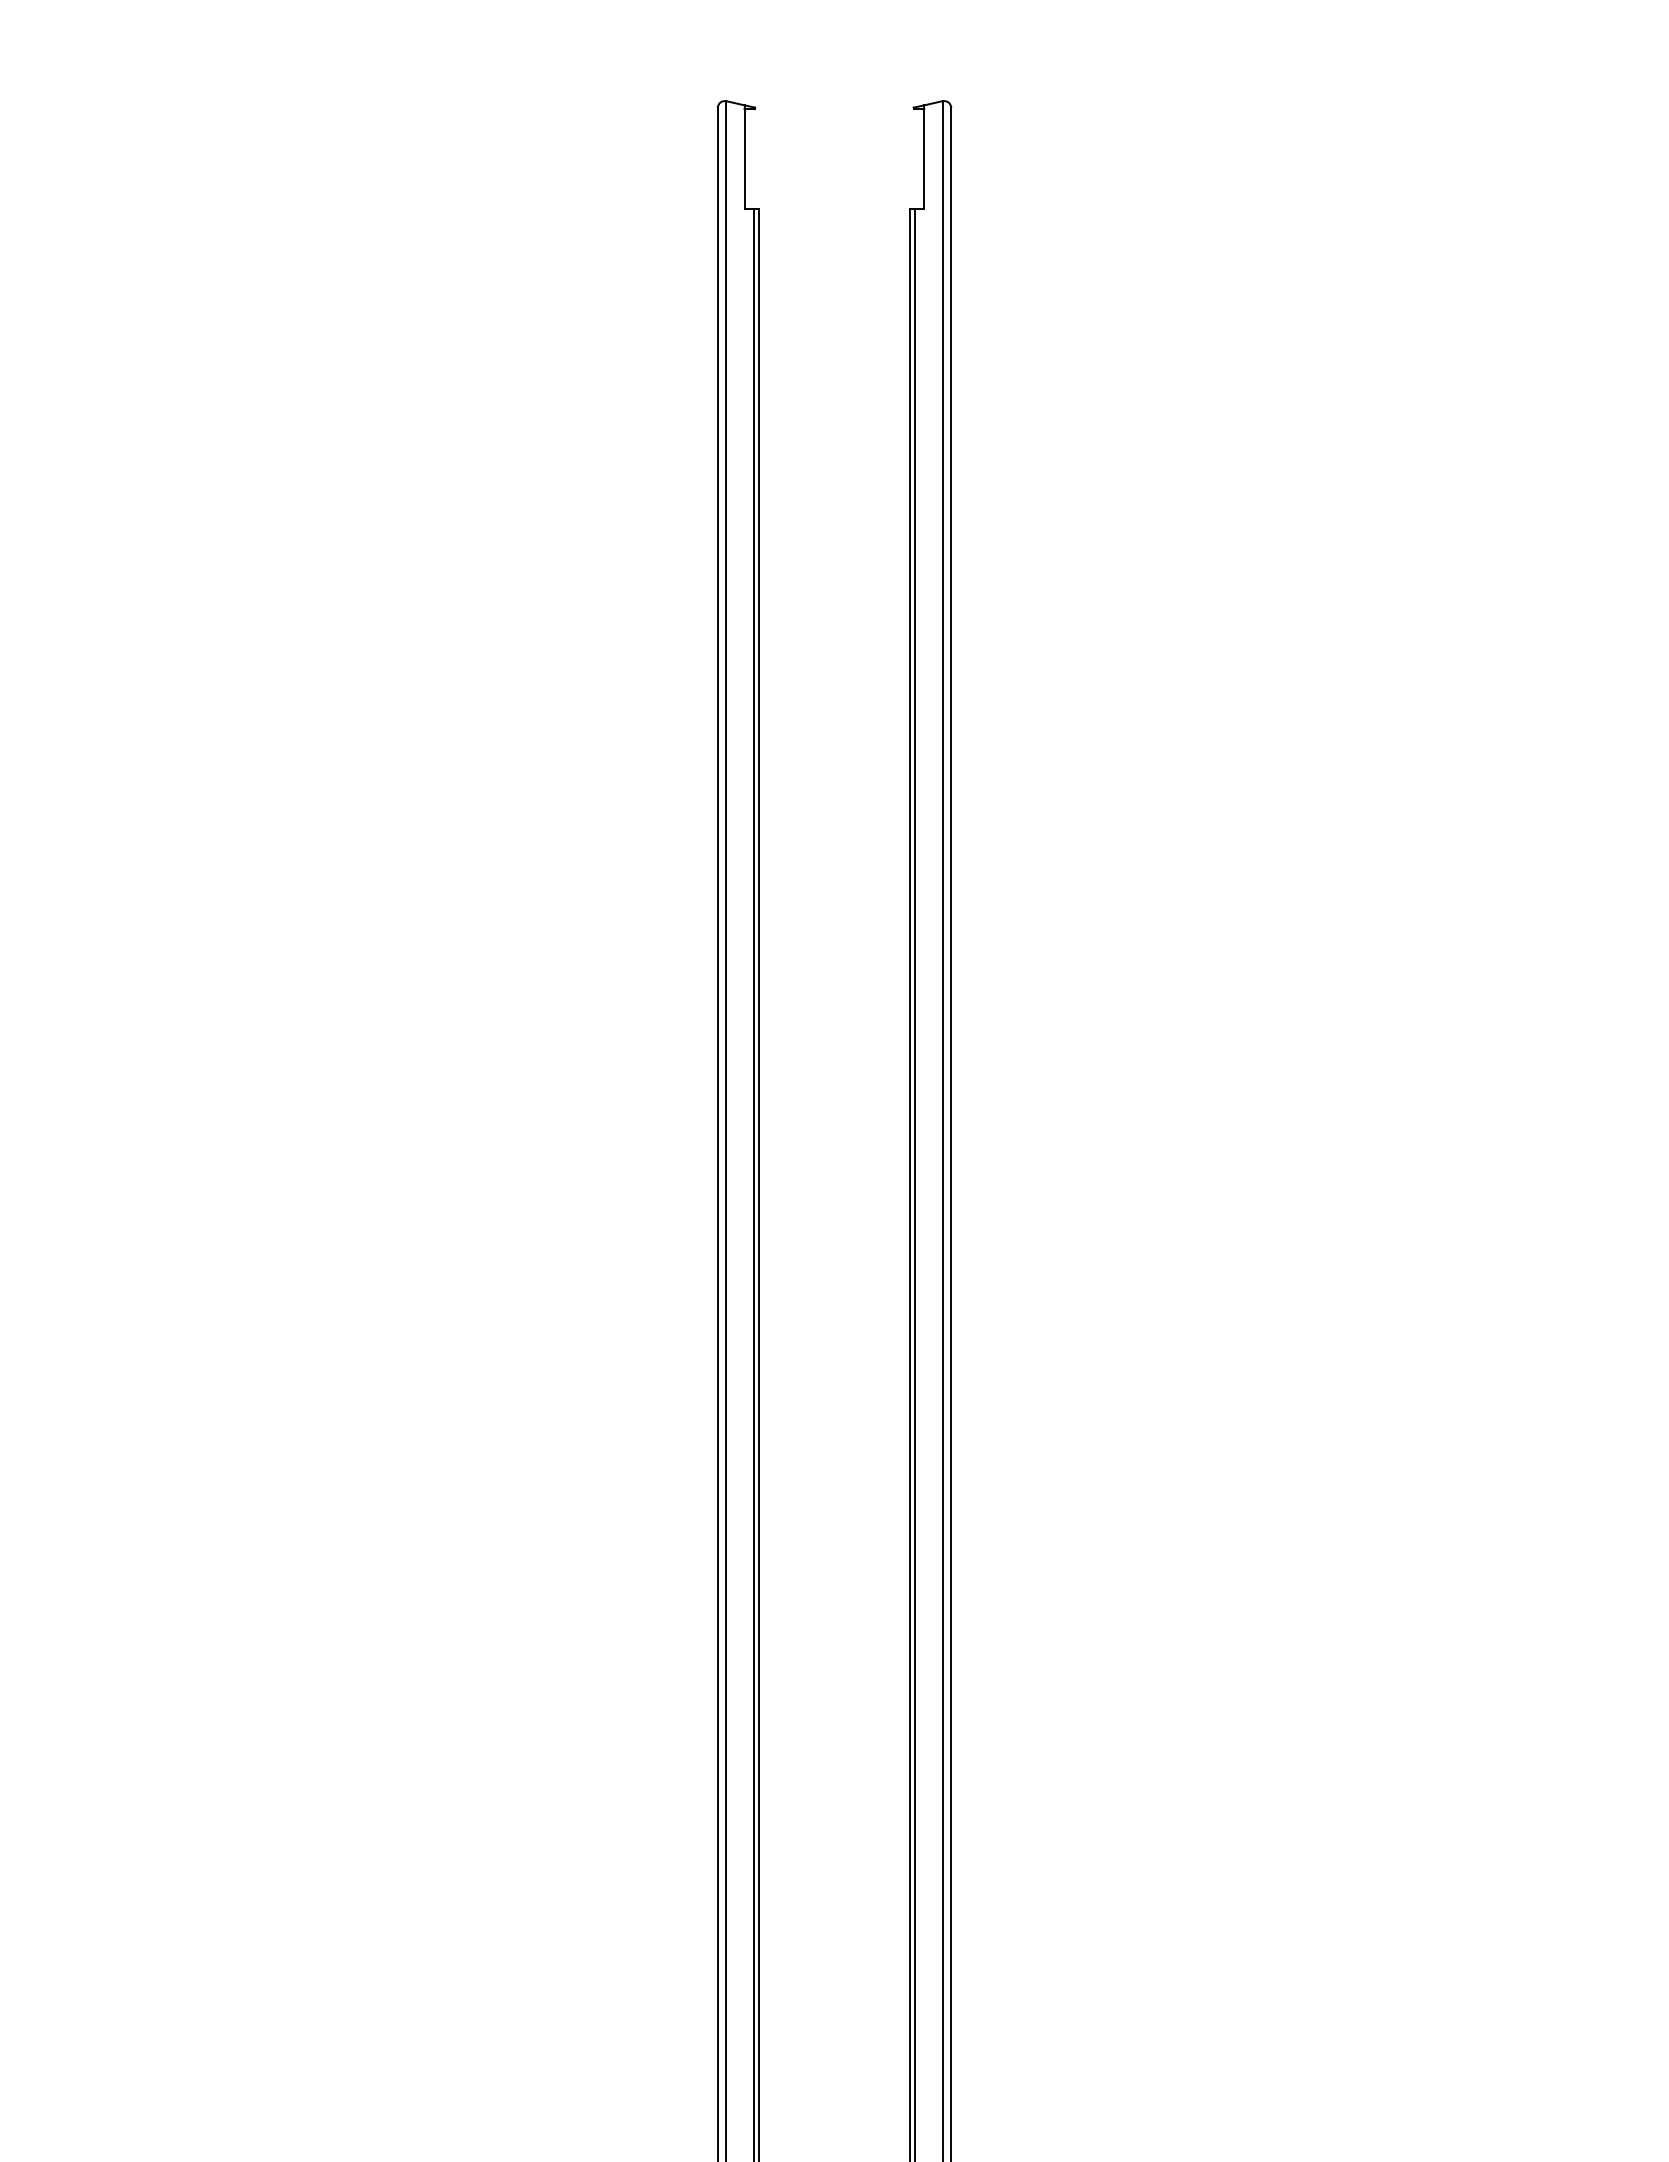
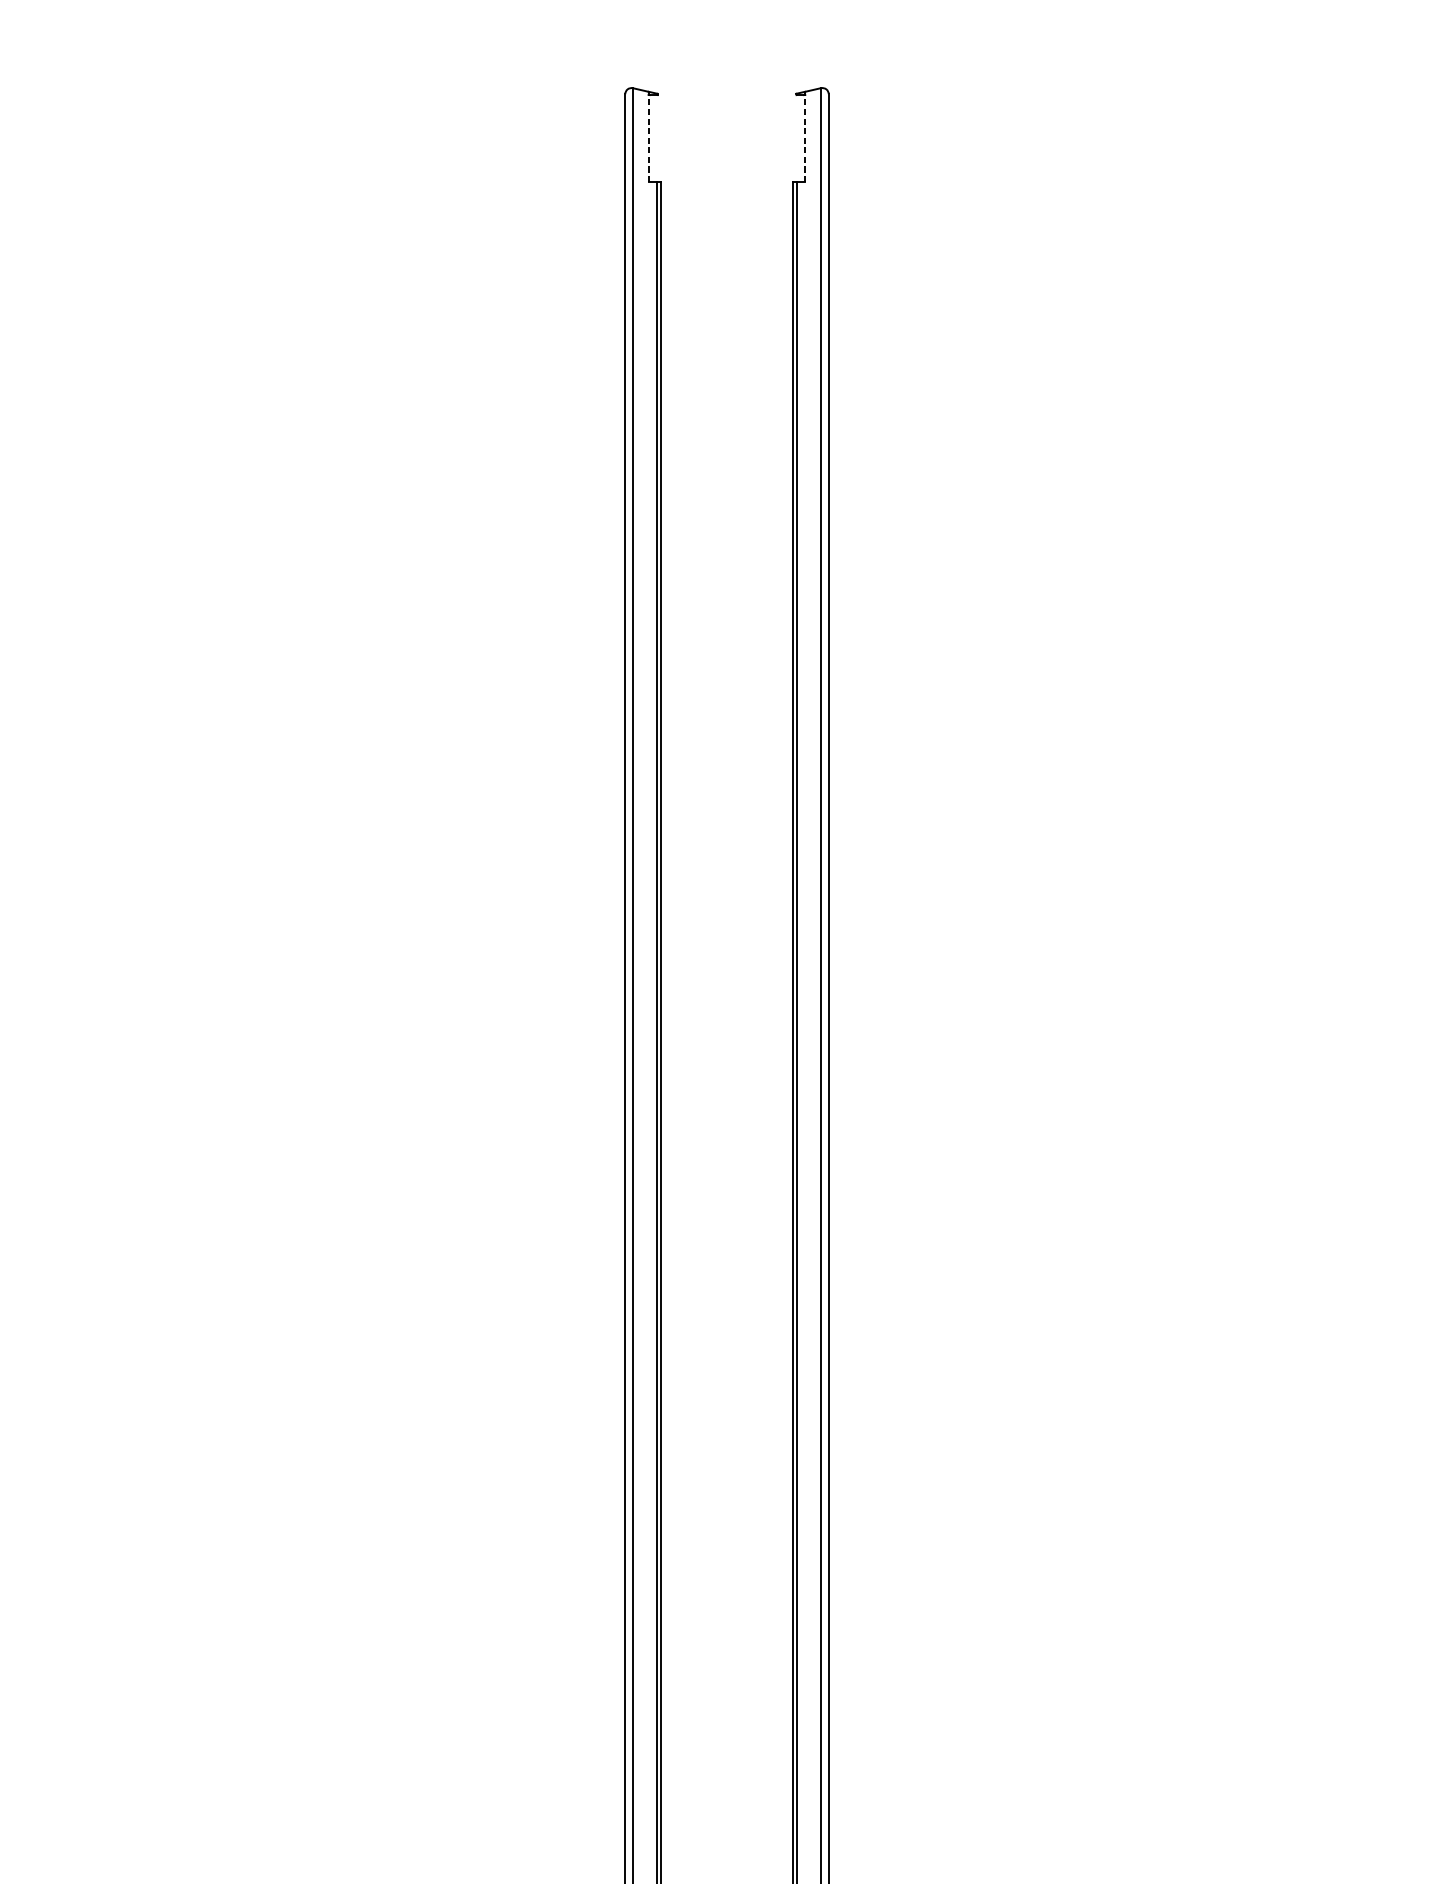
line: (744, 157) -> (648, 137), solid -> dashed
line: (924, 157) -> (805, 137), solid -> dashed

